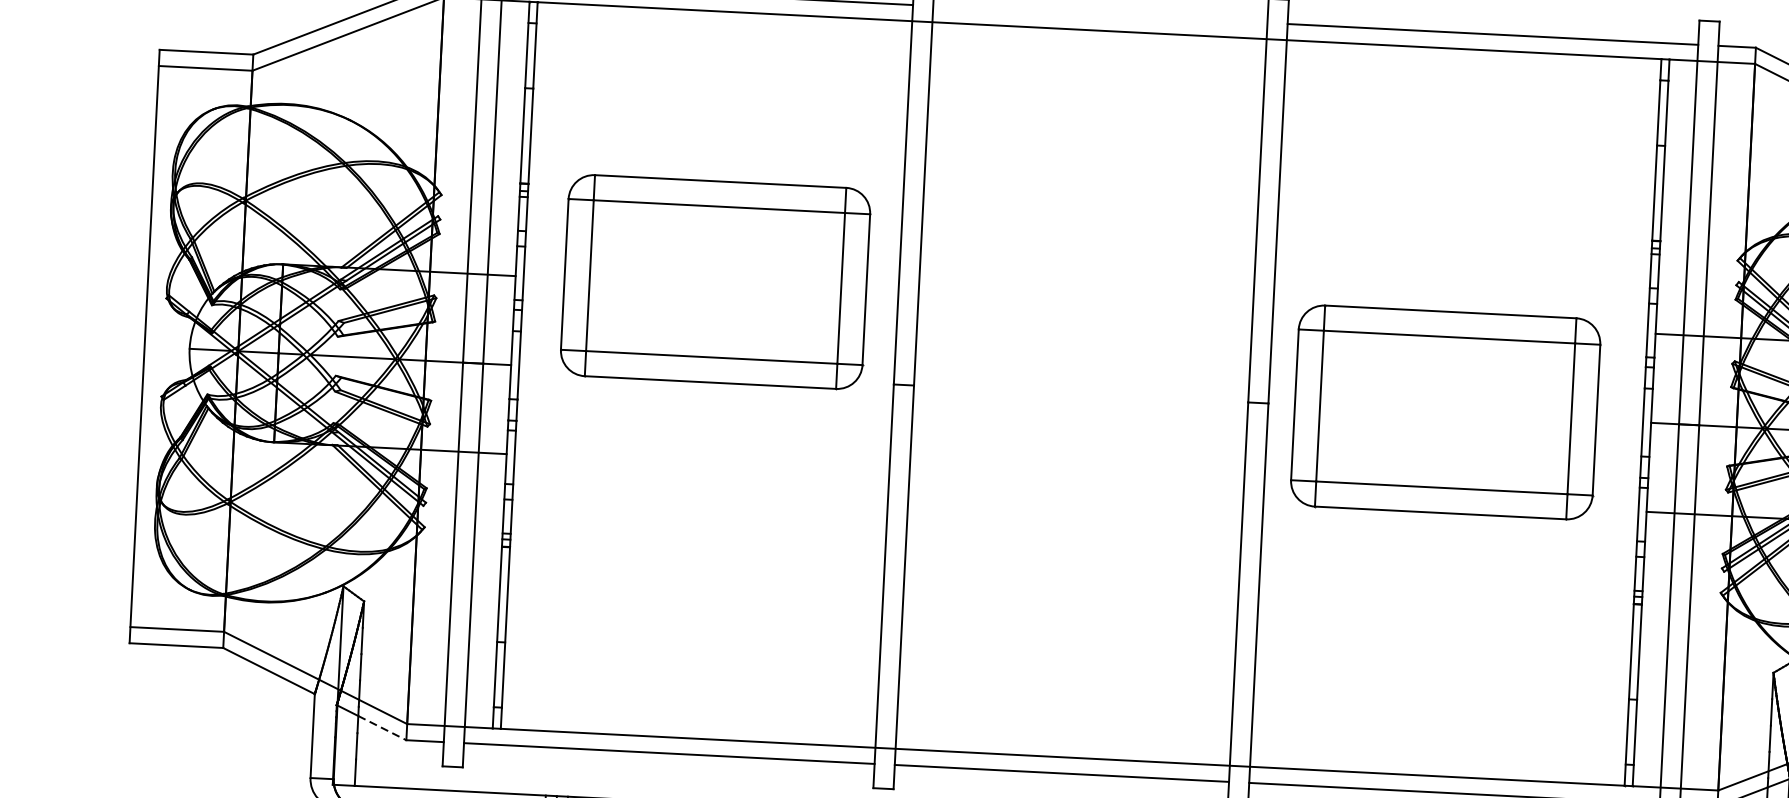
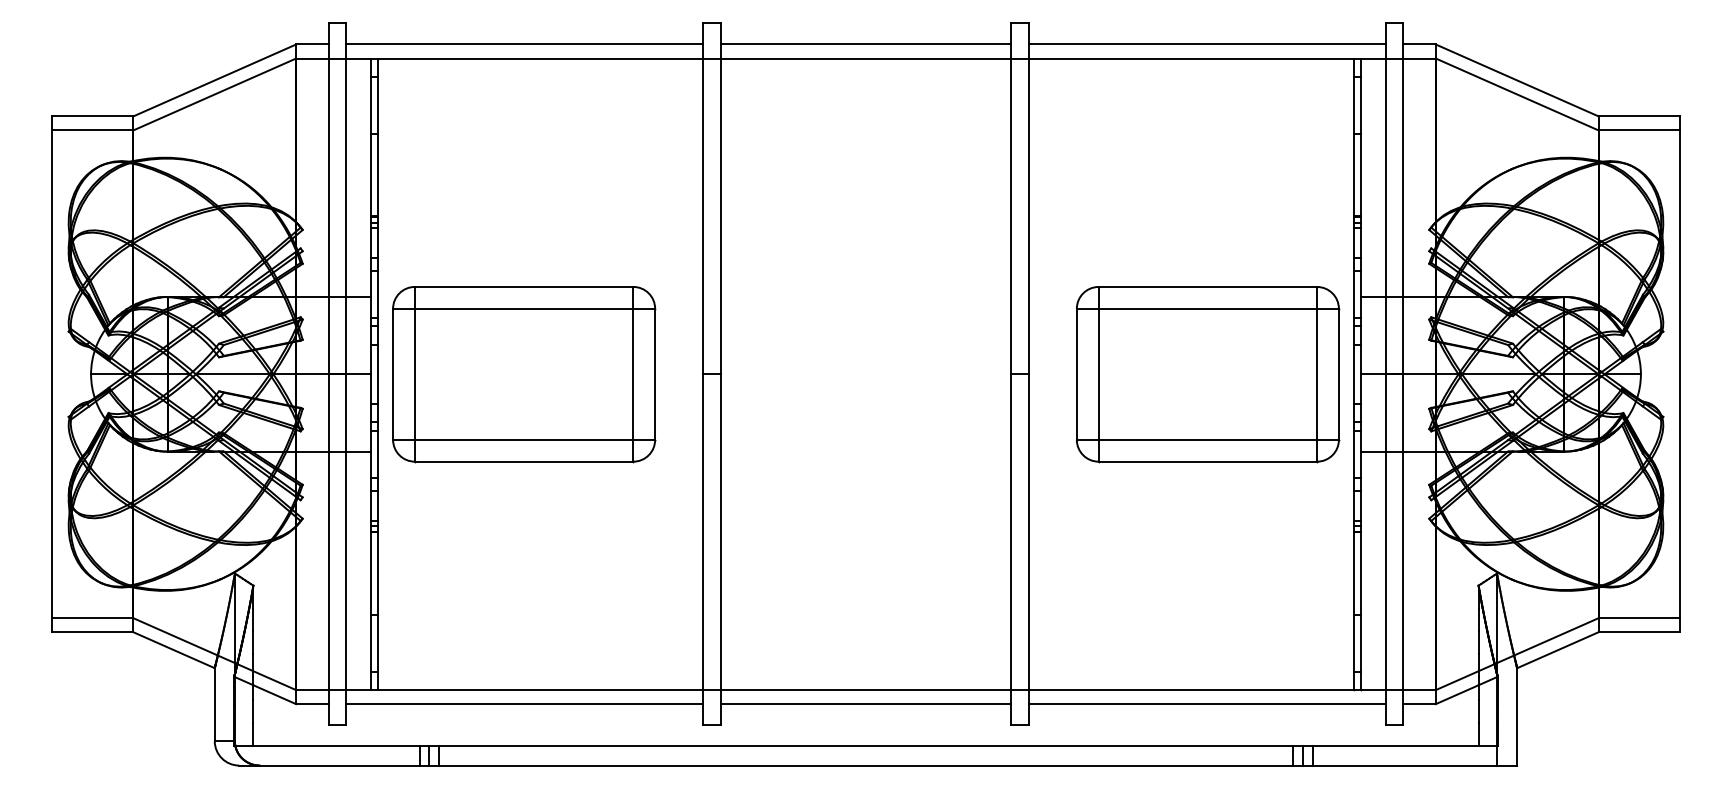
line: (1099, 14) -> (865, 44), added
part: (715, 282) -> (524, 374), moved
part: (1446, 412) -> (1208, 374), moved
line: (383, 727) -> (275, 694), dashed -> solid

